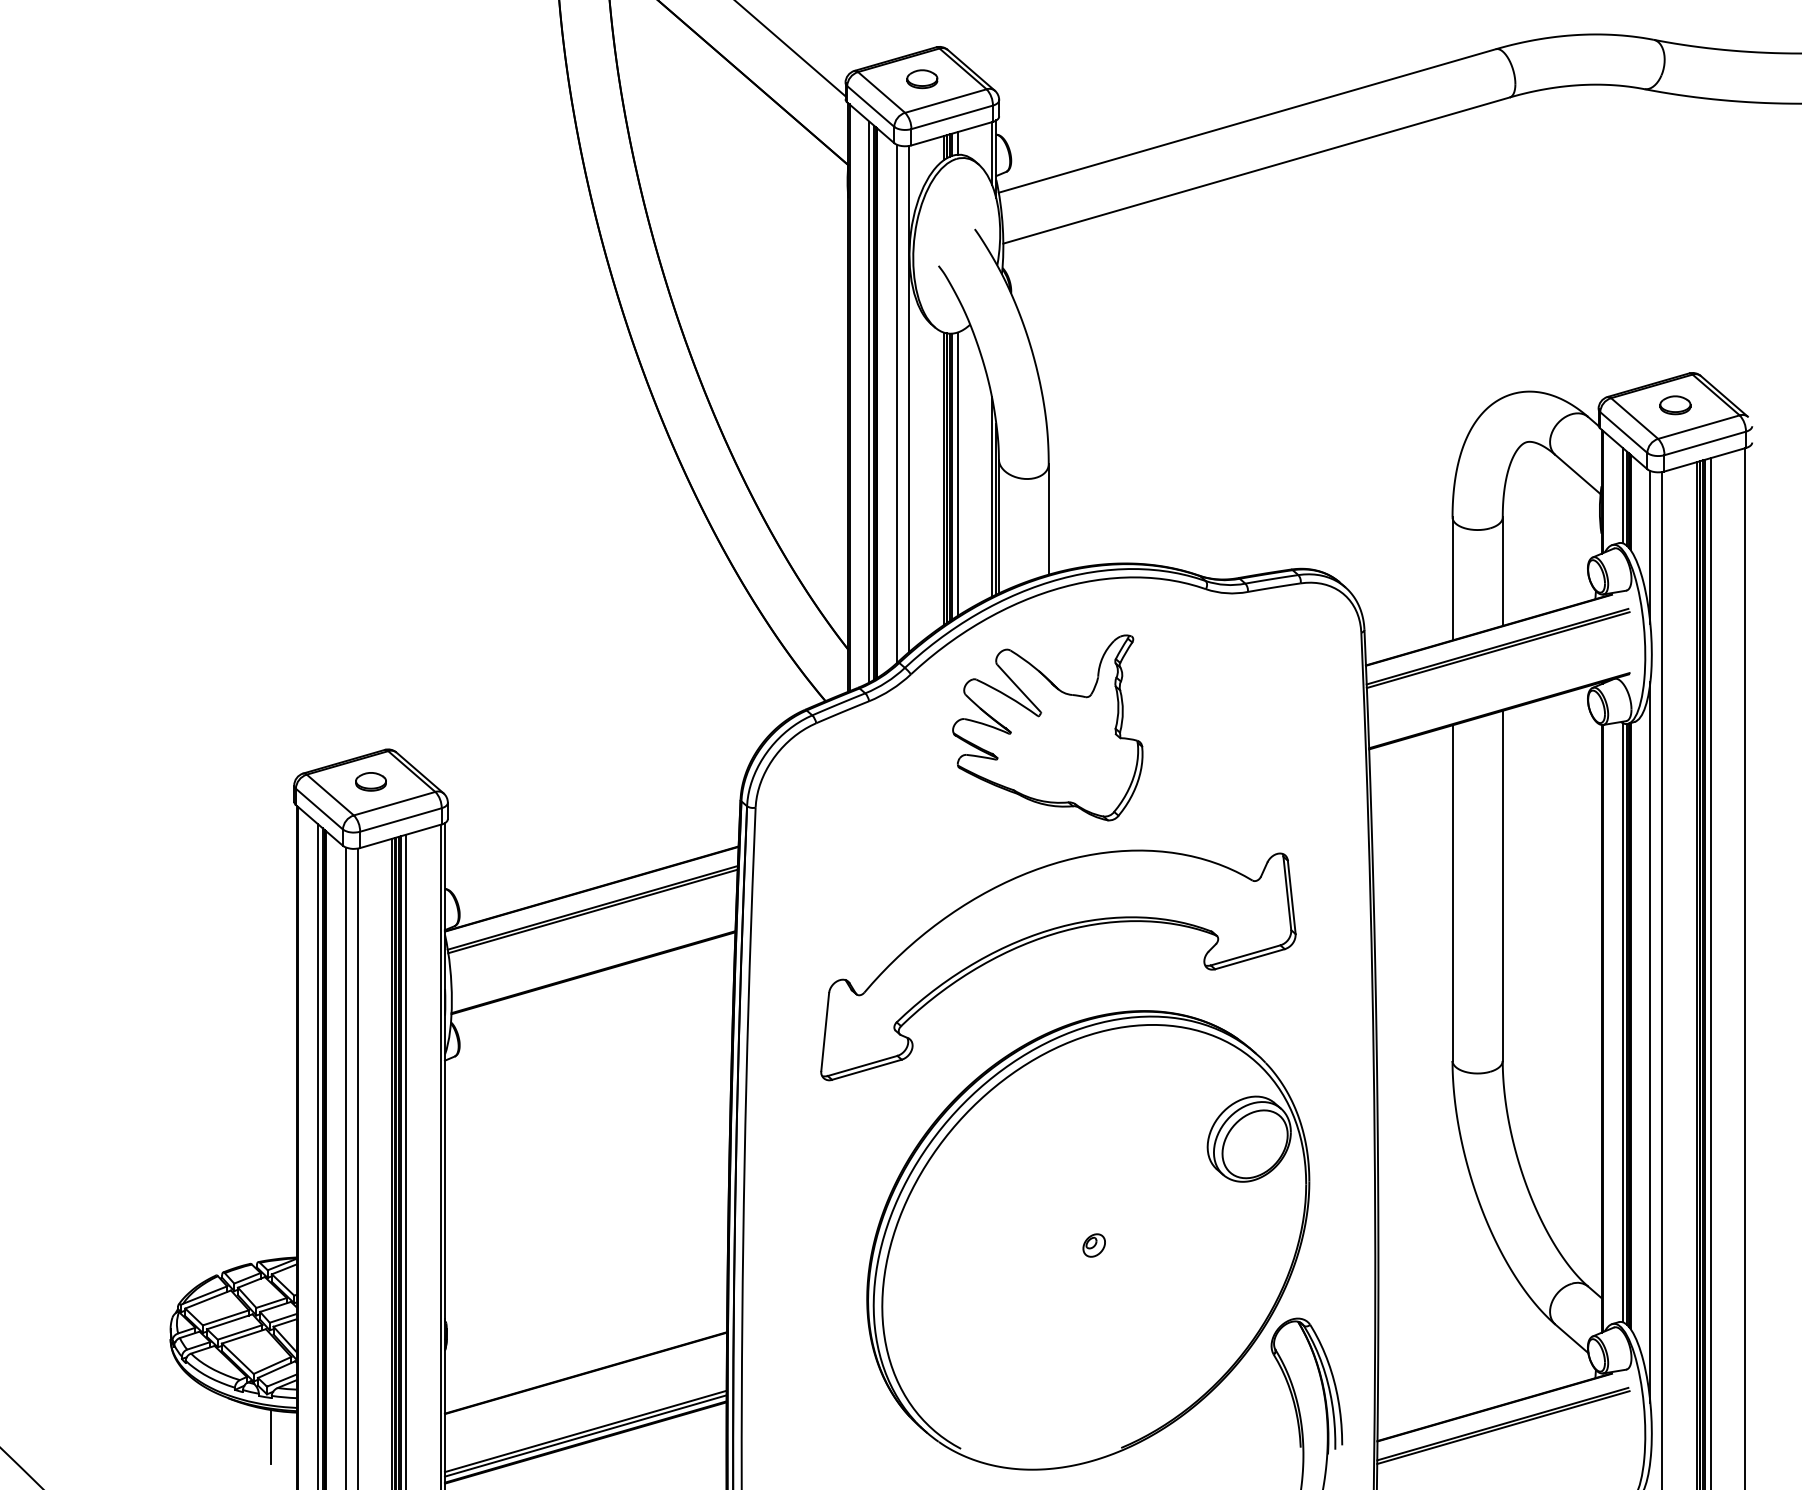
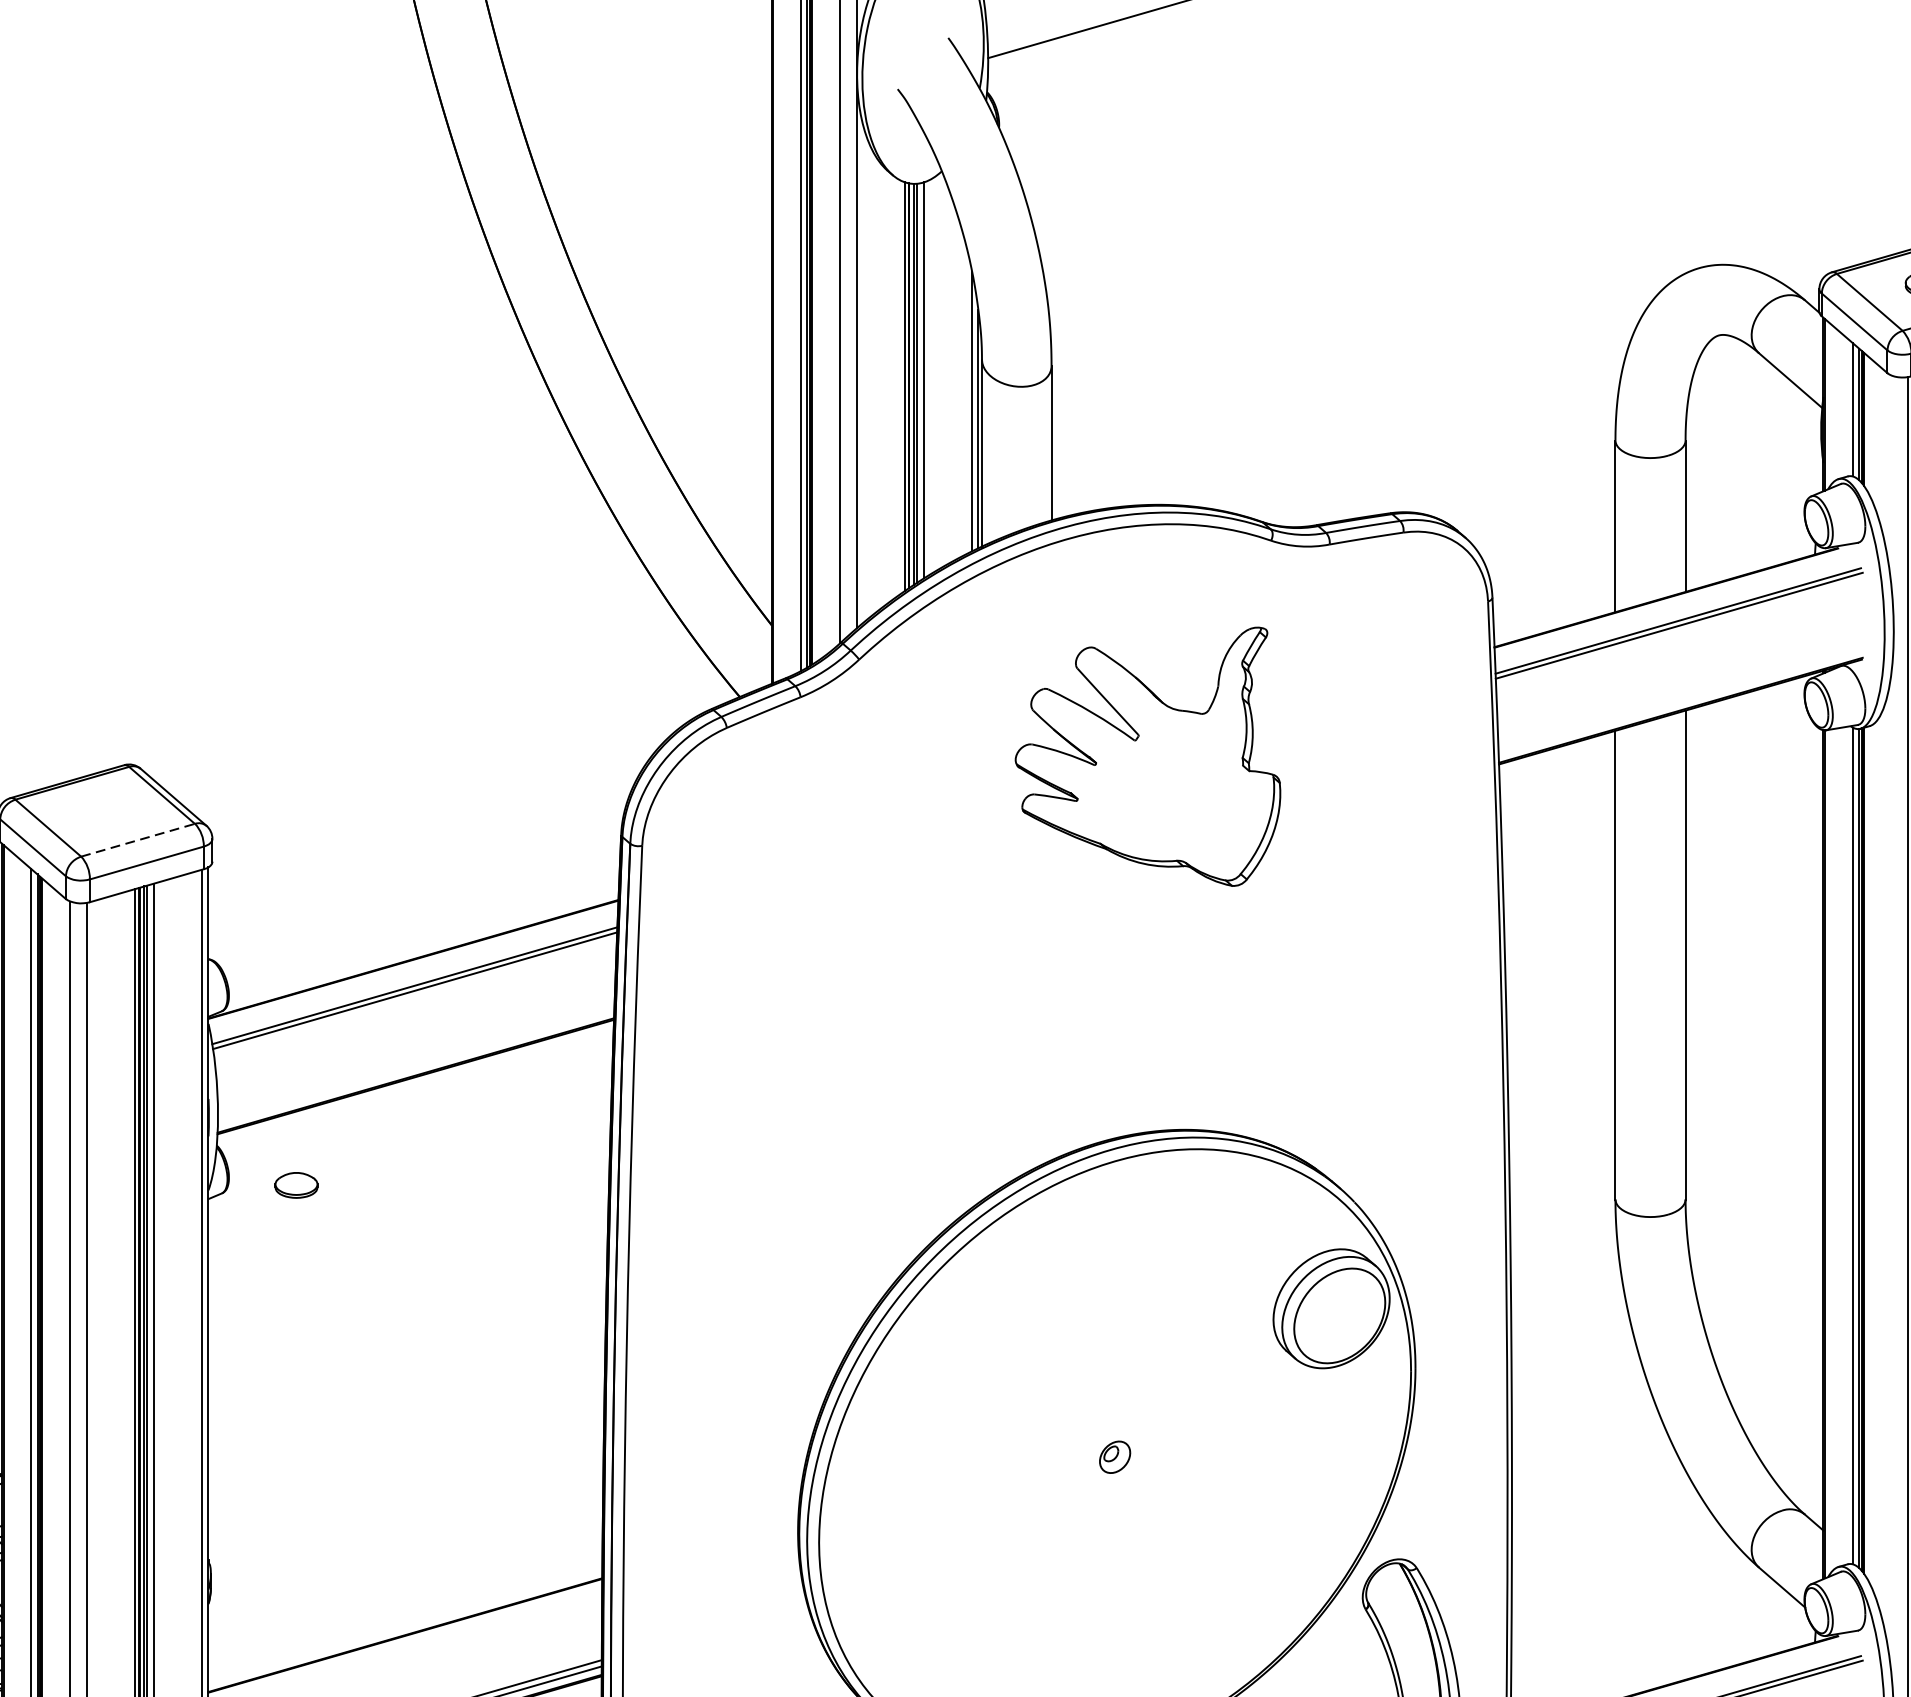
line: (1650, 547) -> (1891, 482), removed
part: (1047, 727) -> (1147, 756), moved
part: (370, 781) -> (295, 1184), moved
line: (395, 803) -> (139, 839), solid -> dashed
part: (1049, 936) -> (1052, 1025), removed
line: (1650, 1042) -> (1891, 1173), removed

